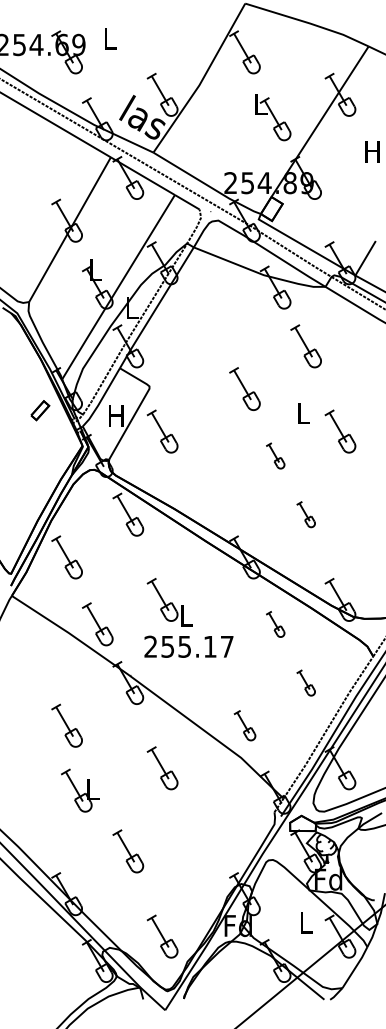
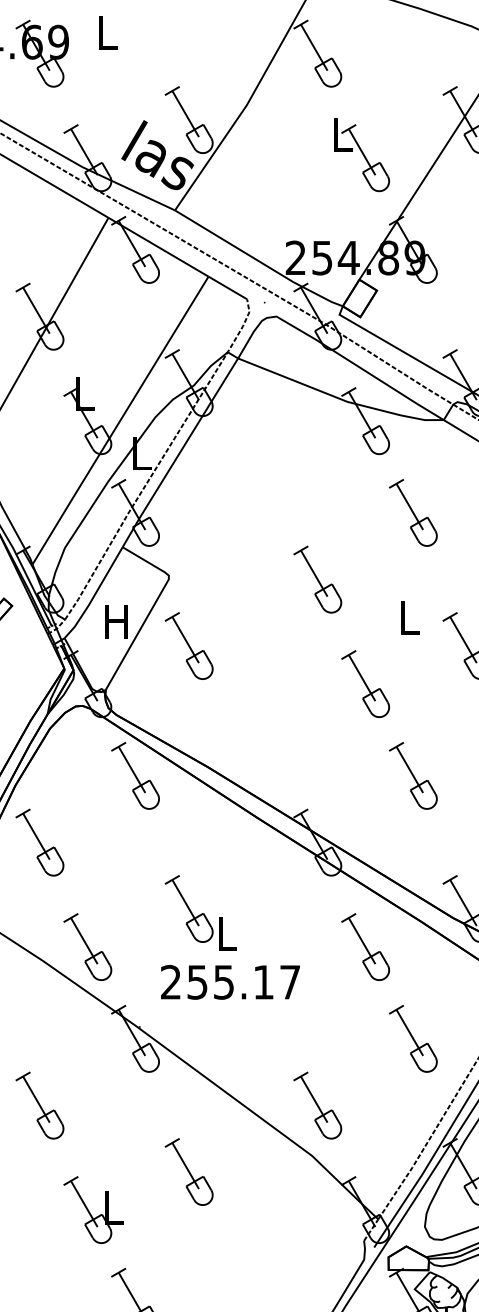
part: (275, 455) -> (365, 683), size x1.67
part: (305, 514) -> (412, 775), size x1.67
part: (275, 624) -> (365, 947), size x1.67
part: (305, 682) -> (412, 1038), size x1.67
part: (244, 725) -> (317, 1105), size x1.43
part: (80, 790) -> (93, 1209), moved

